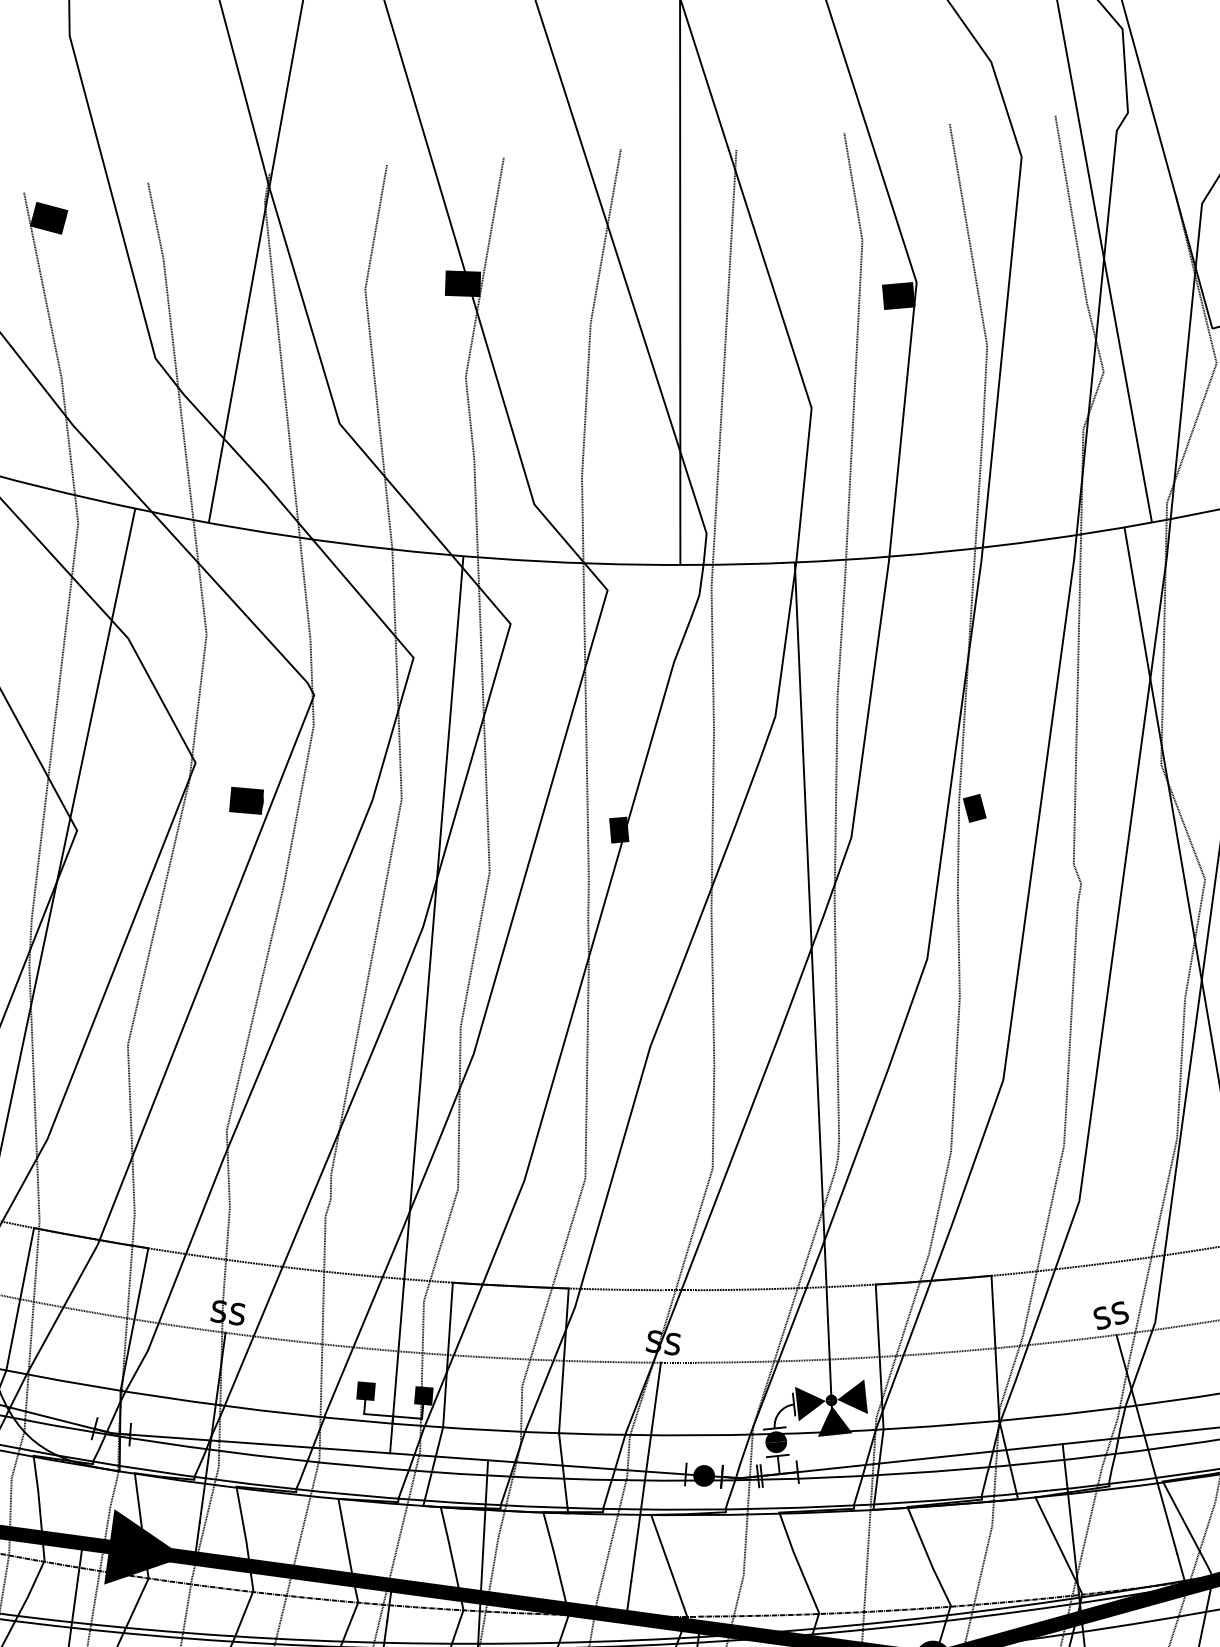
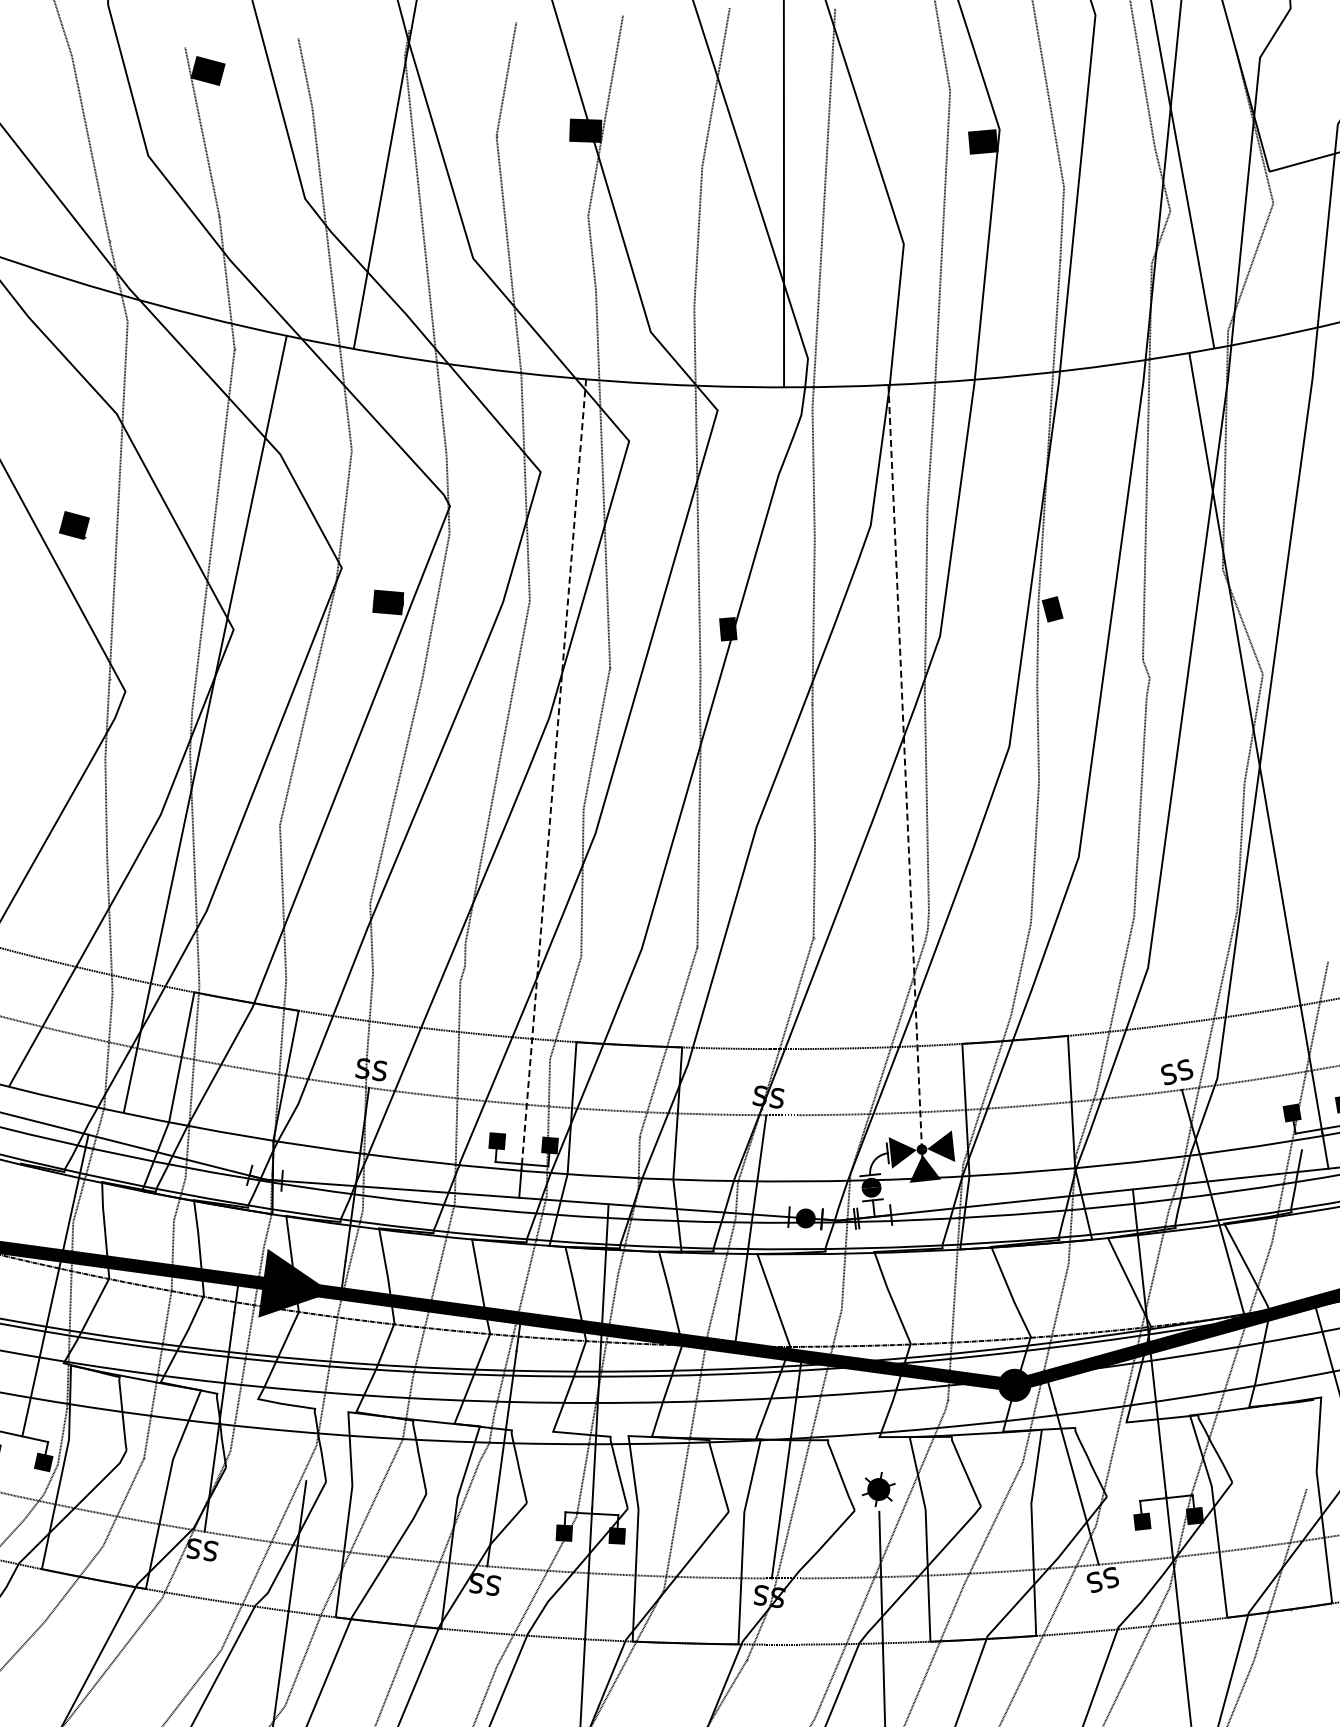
line: (427, 990) -> (553, 775), solid -> dashed
line: (813, 998) -> (905, 782), solid -> dashed

